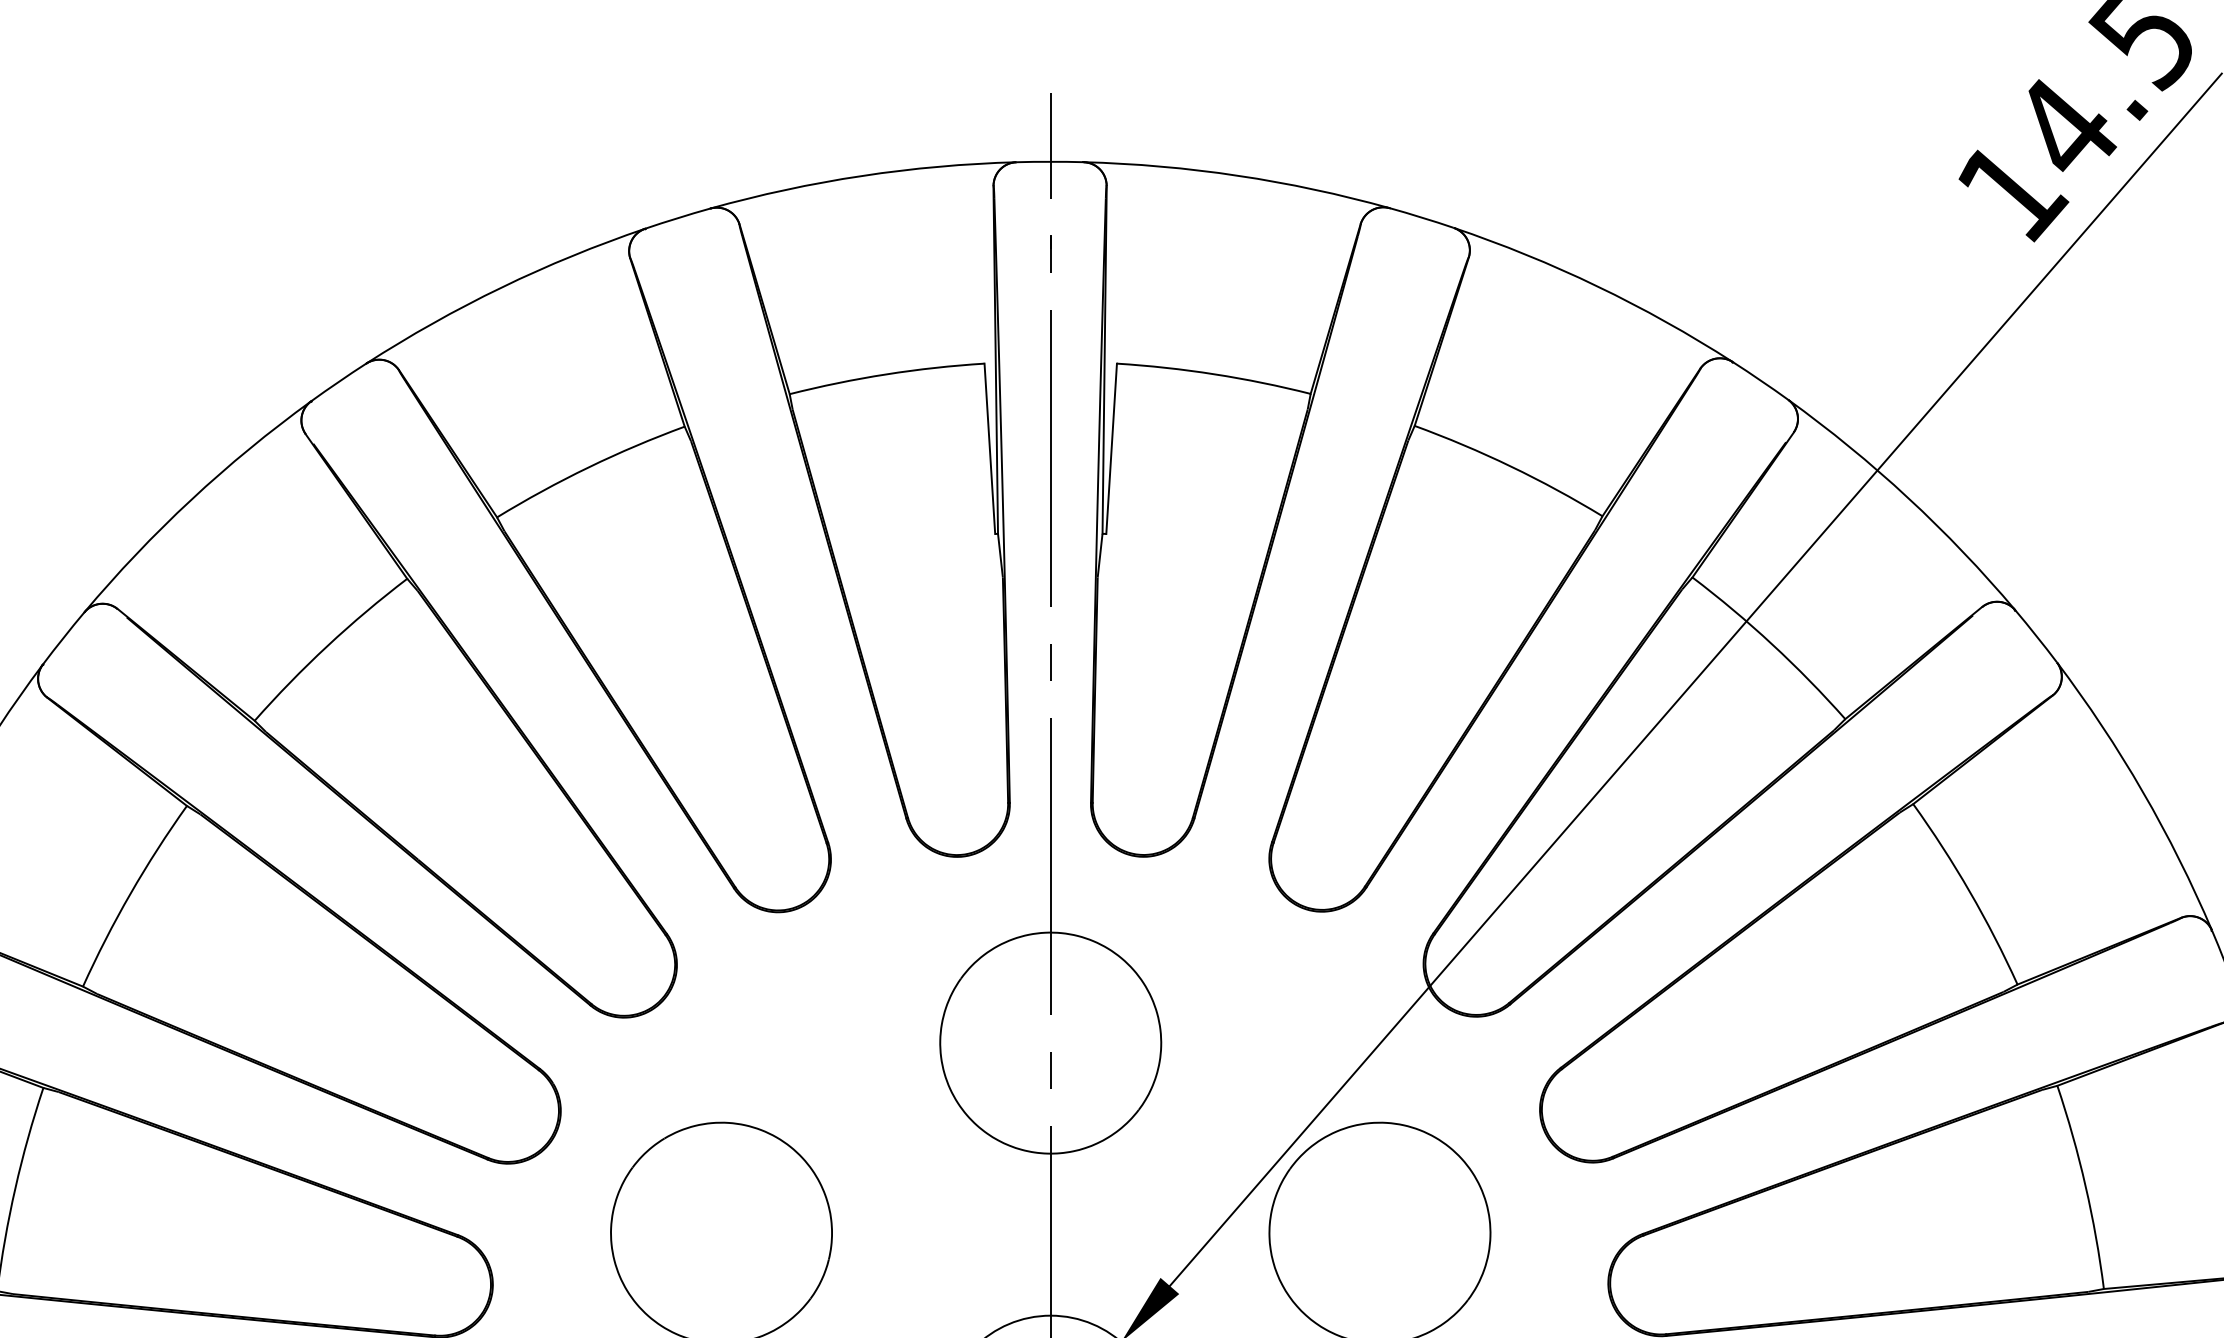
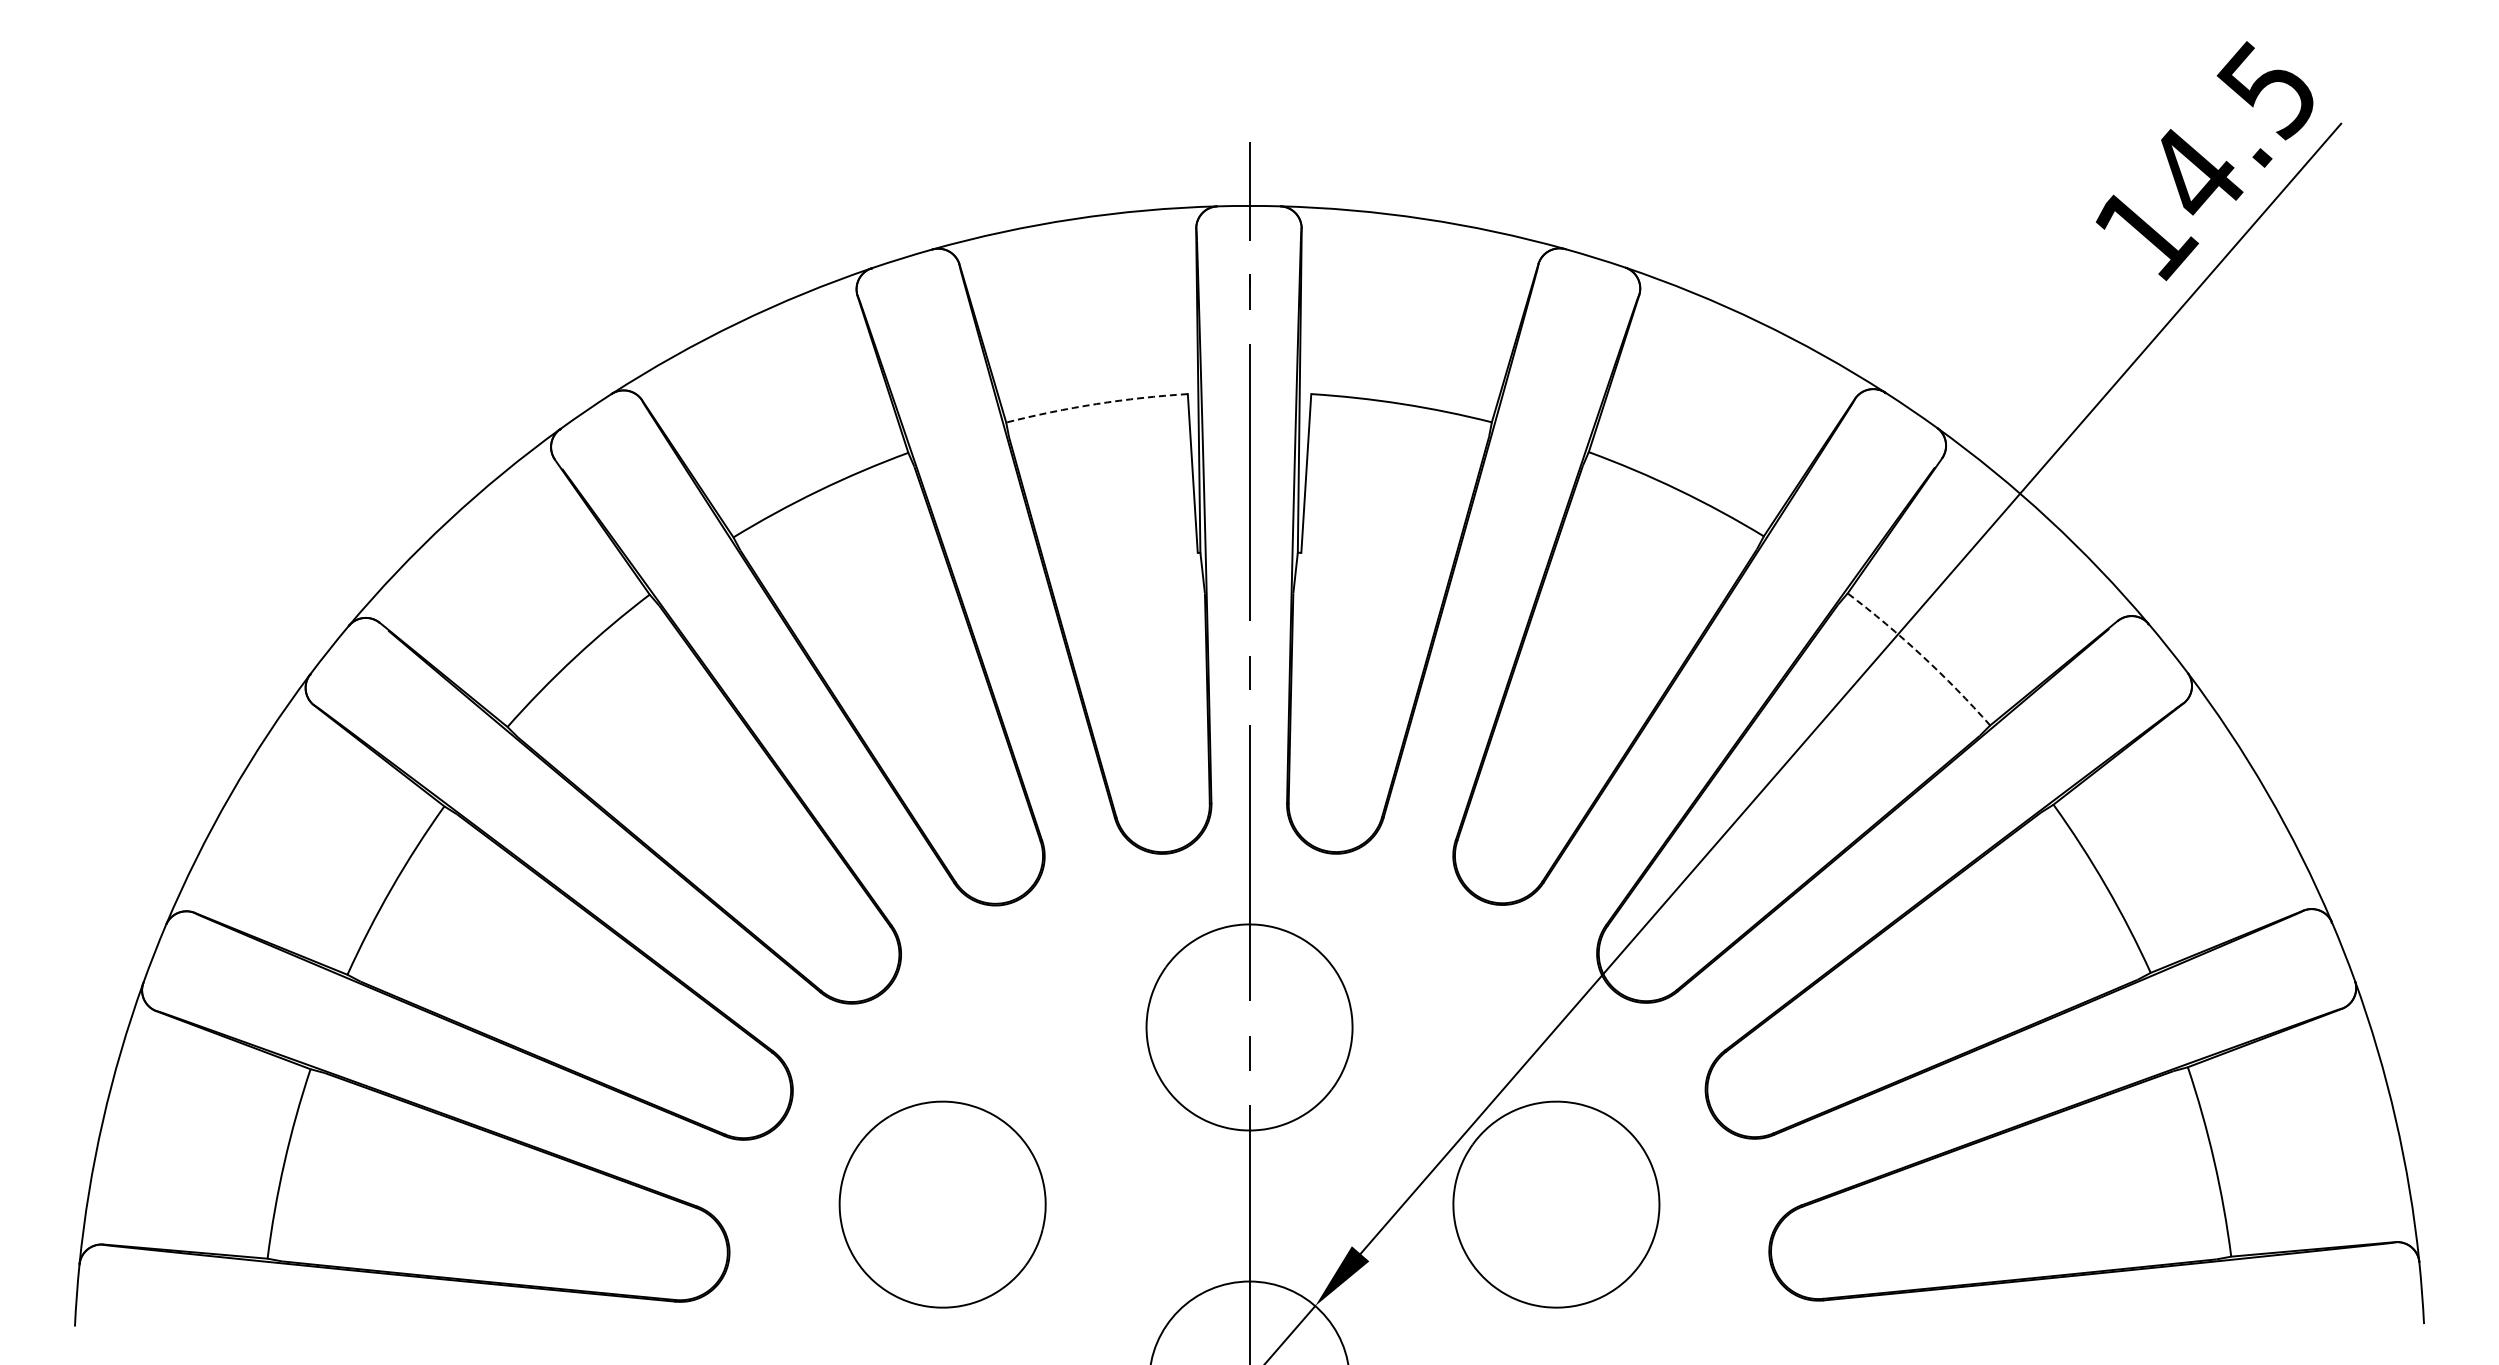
arc: (886, 374) -> (1096, 404), solid -> dashed
arc: (1772, 644) -> (1922, 655), solid -> dashed

